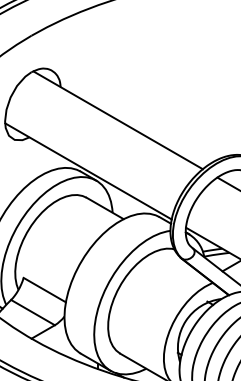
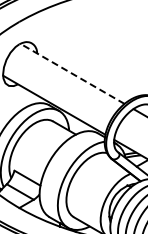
line: (118, 119) -> (72, 73), solid -> dashed

